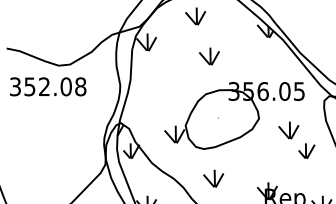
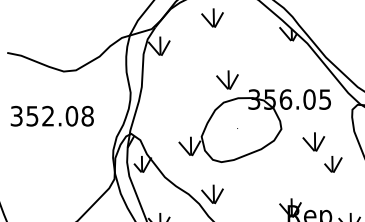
part: (209, 56) -> (227, 80), moved
text: (48, 86) -> (52, 115), moved
part: (213, 178) -> (212, 194), moved

